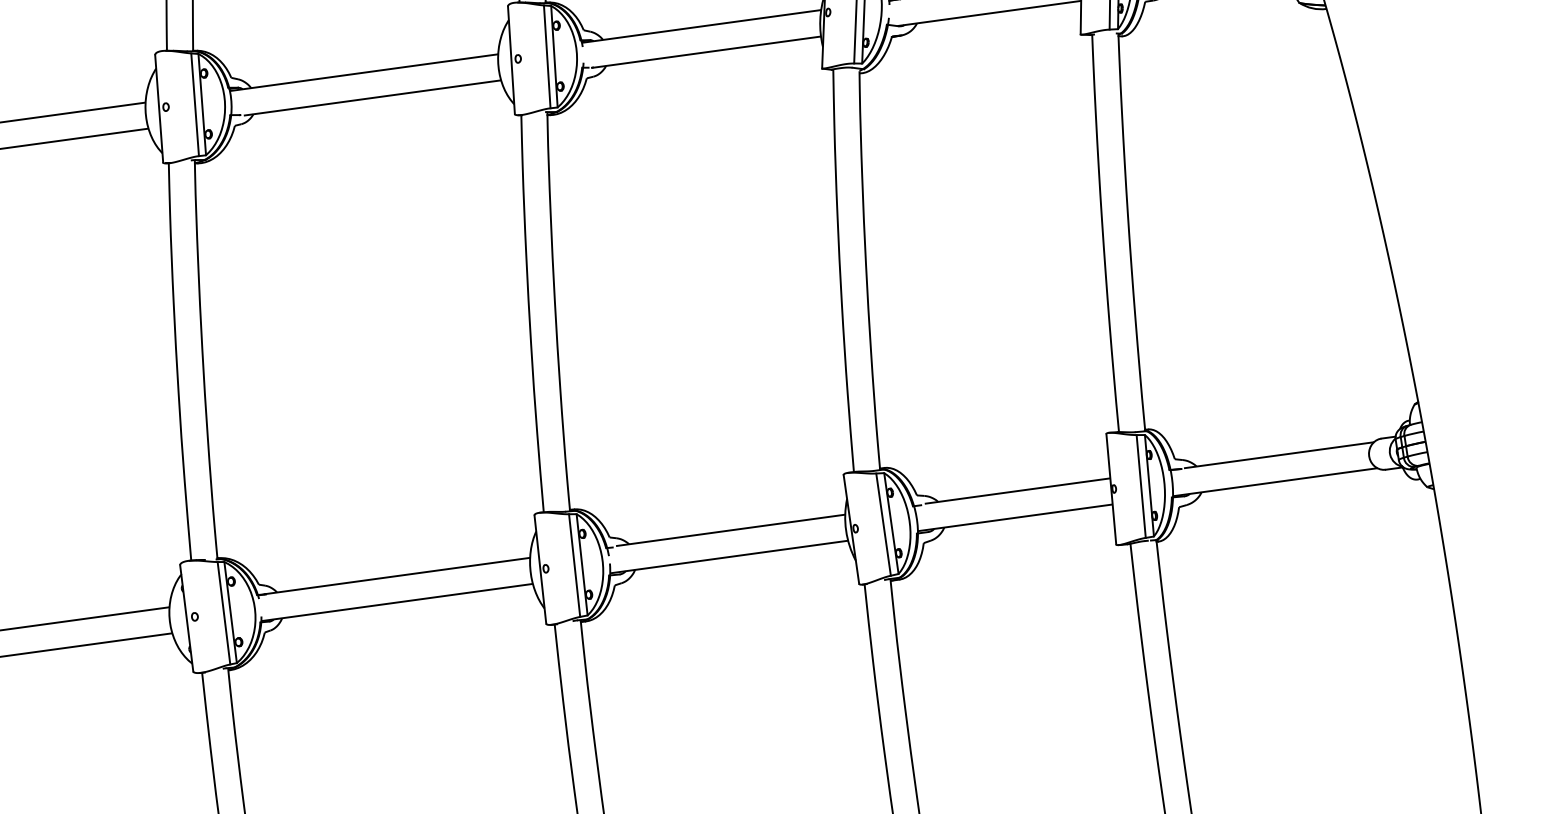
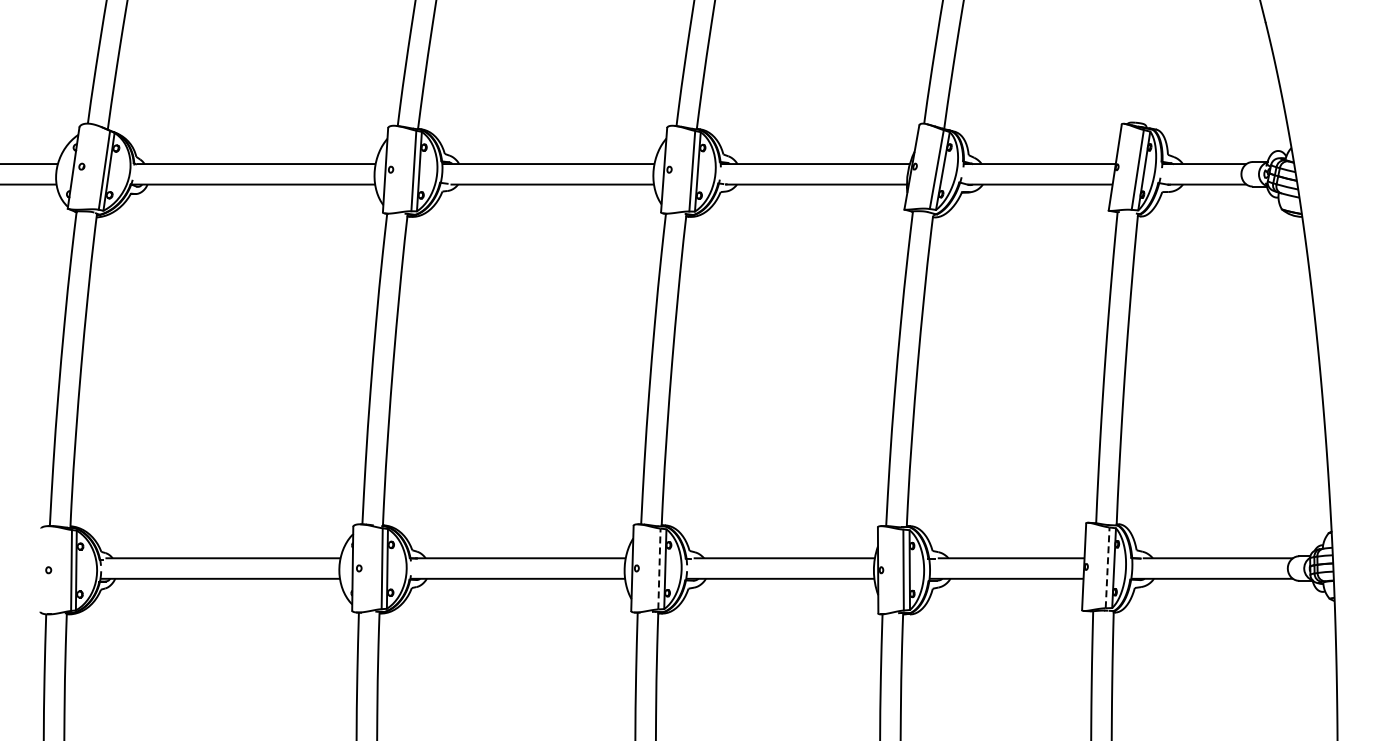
line: (1140, 486) -> (1107, 567), solid -> dashed
line: (574, 564) -> (659, 568), solid -> dashed

